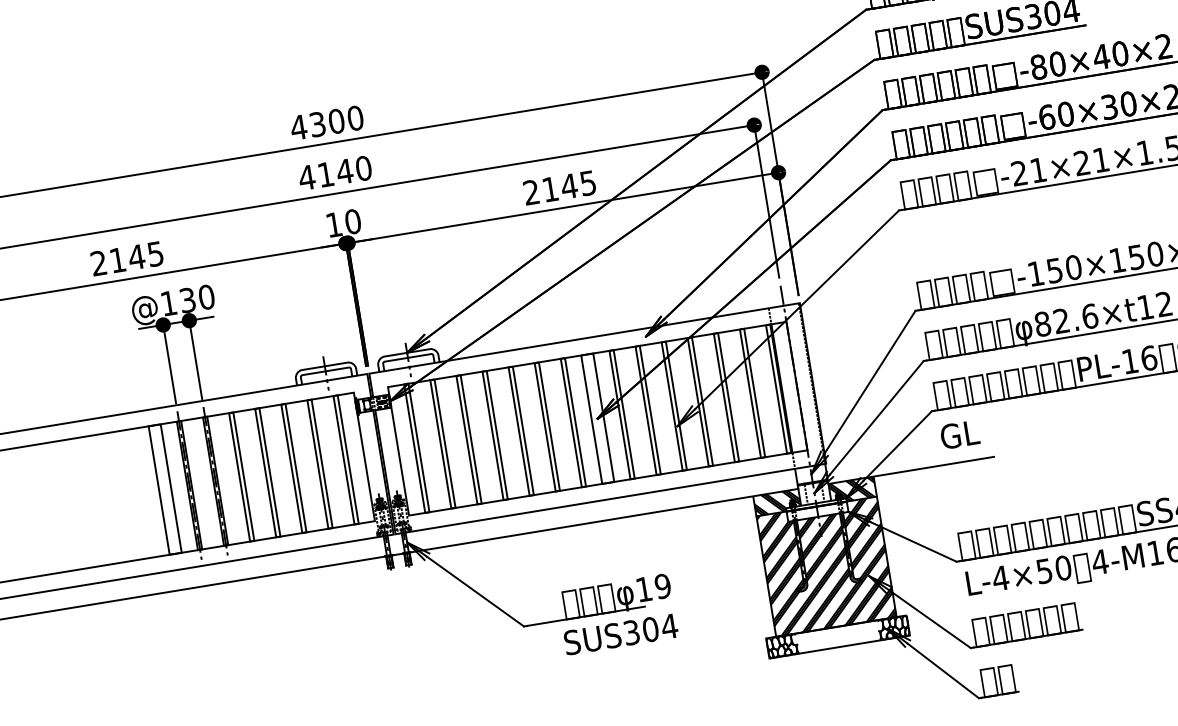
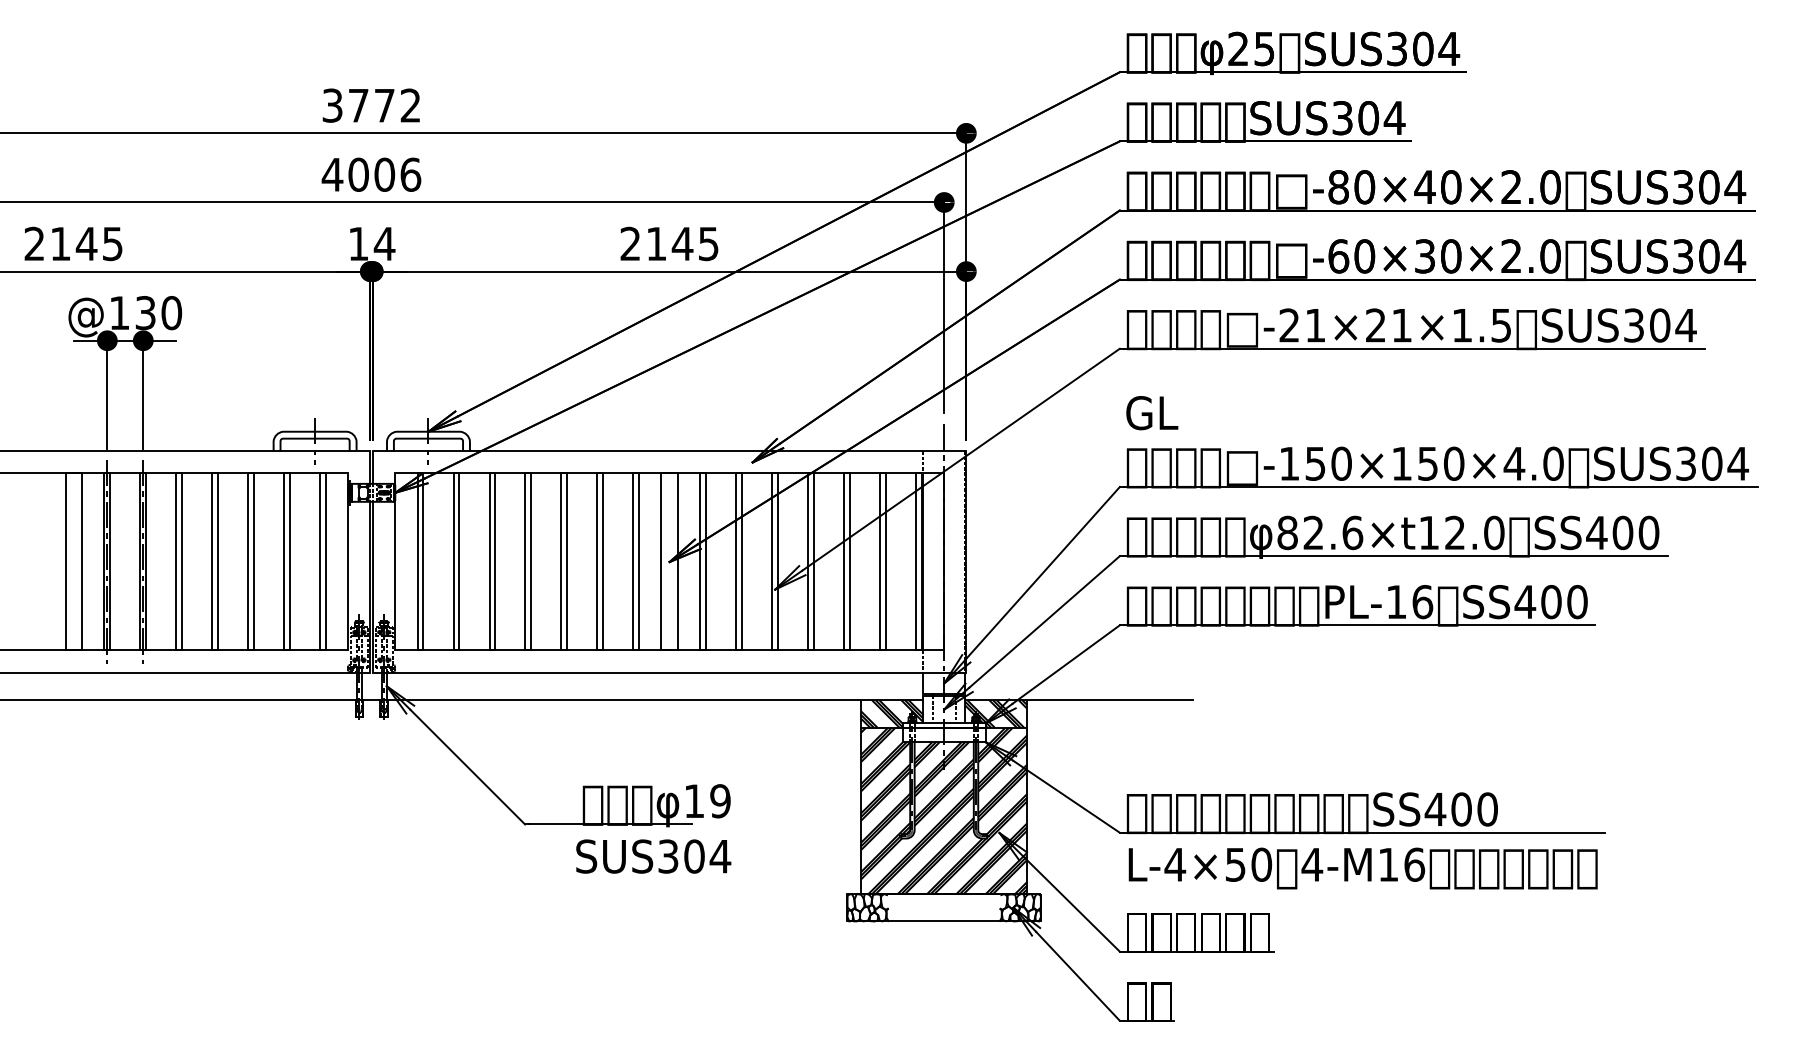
text: (327, 122) -> (371, 105), 4300 -> 3772
text: (344, 171) -> (384, 174), 4140 -> 4006
text: (352, 221) -> (384, 243), 10 -> 14
text: (960, 435) -> (1152, 413), moved

